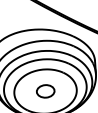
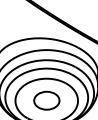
part: (45, 91) -> (46, 100), size x1.43

